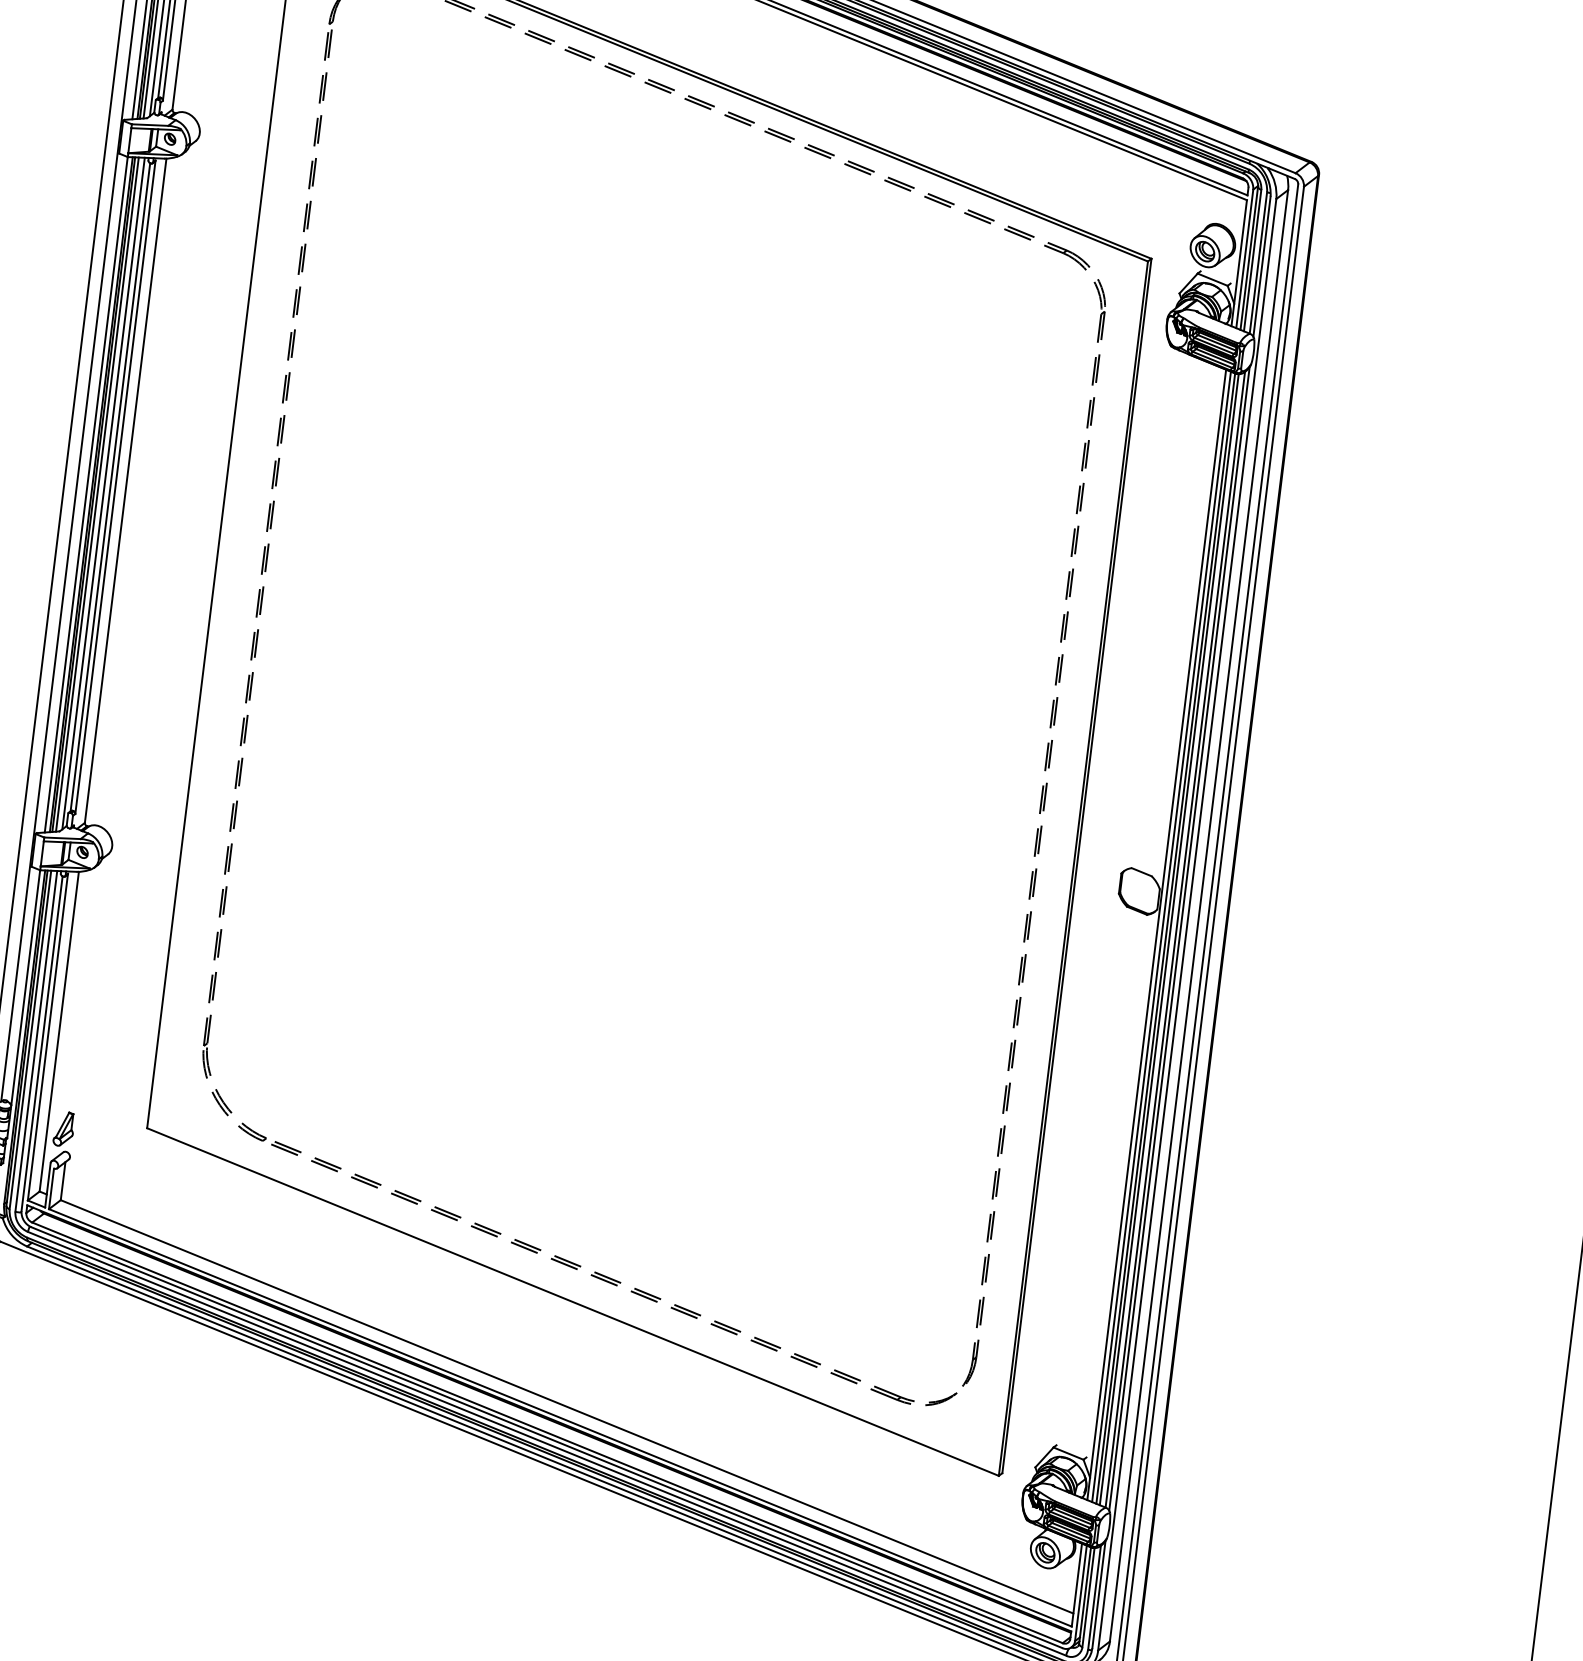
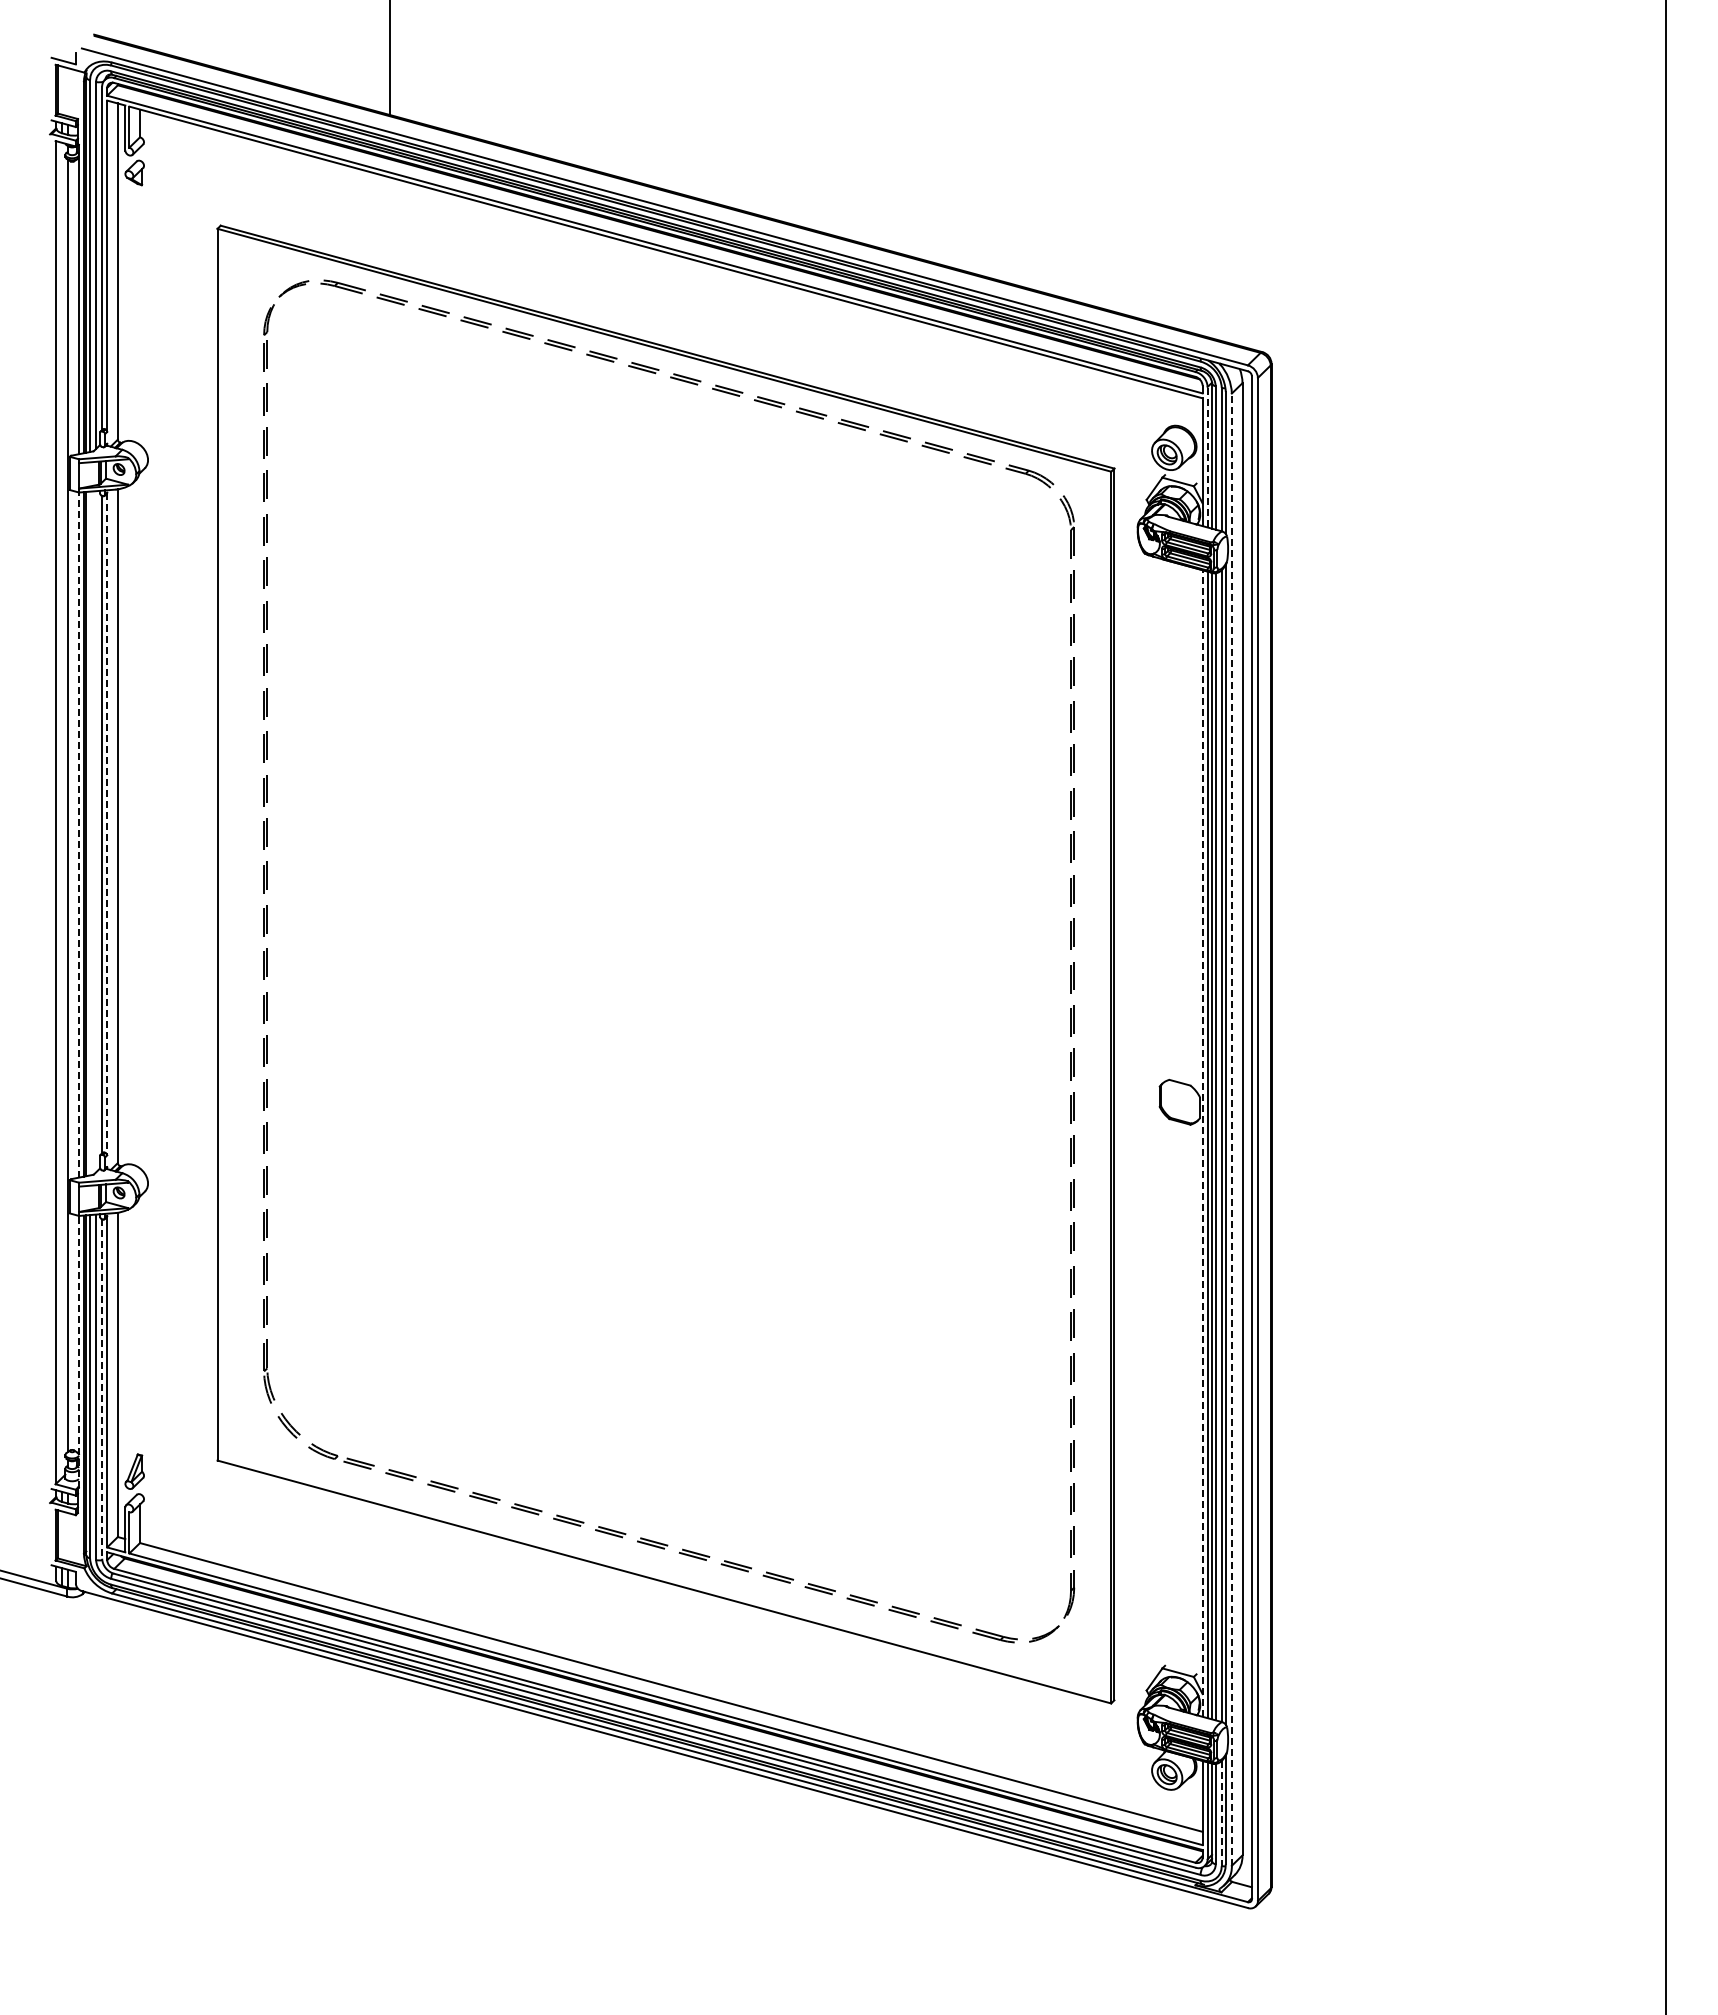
line: (1244, 258) -> (1207, 456), solid -> dashed
line: (115, 487) -> (107, 824), solid -> dashed
line: (103, 493) -> (96, 831), removed
line: (97, 494) -> (90, 833), removed
line: (85, 495) -> (78, 835), solid -> dashed
line: (1186, 924) -> (1231, 1129), solid -> dashed
line: (1156, 934) -> (1202, 1143), solid -> dashed
line: (23, 1003) -> (78, 1351), solid -> dashed
line: (42, 1044) -> (102, 1389), solid -> dashed
line: (1094, 1597) -> (1221, 1813), solid -> dashed

